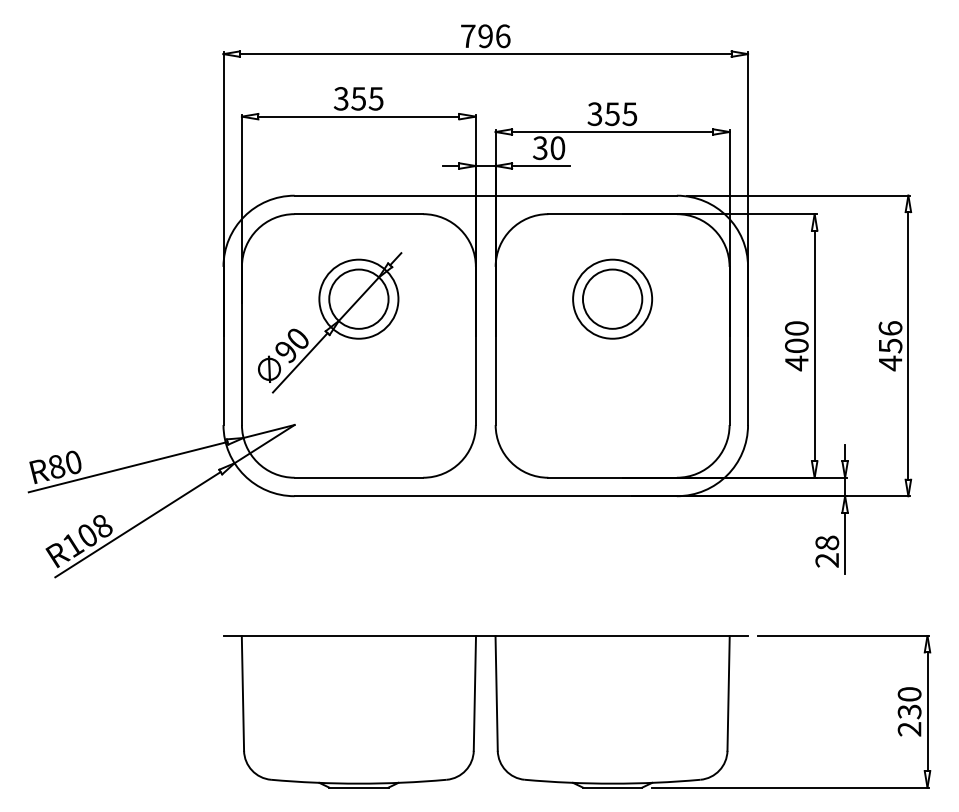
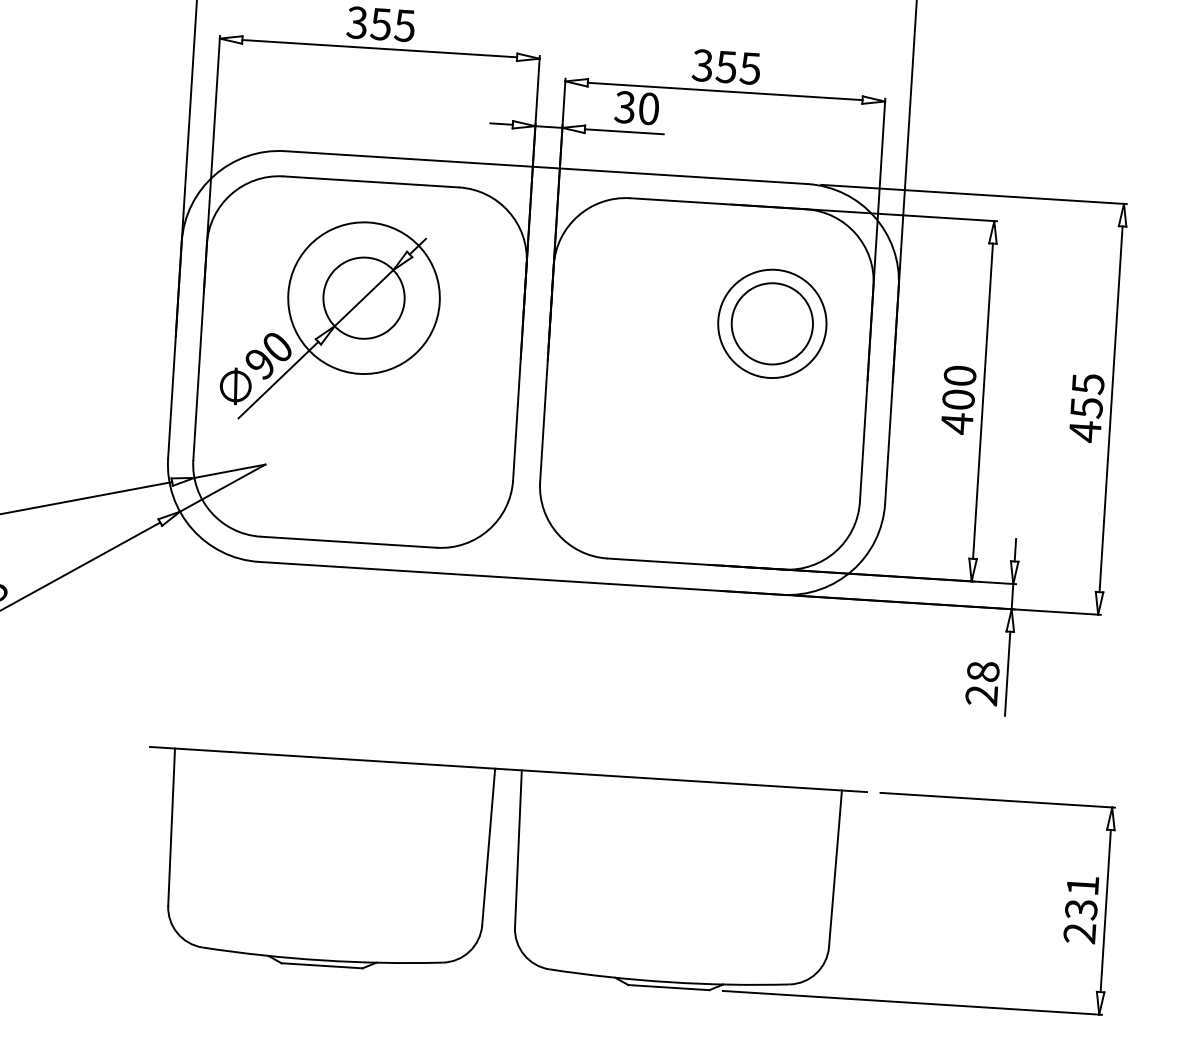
circle: (358, 298) -> (363, 297), size x1.4
part: (612, 298) -> (772, 322), moved
text: (890, 328) -> (1088, 383), 456 -> 455
text: (909, 694) -> (1082, 885), 230 -> 231

